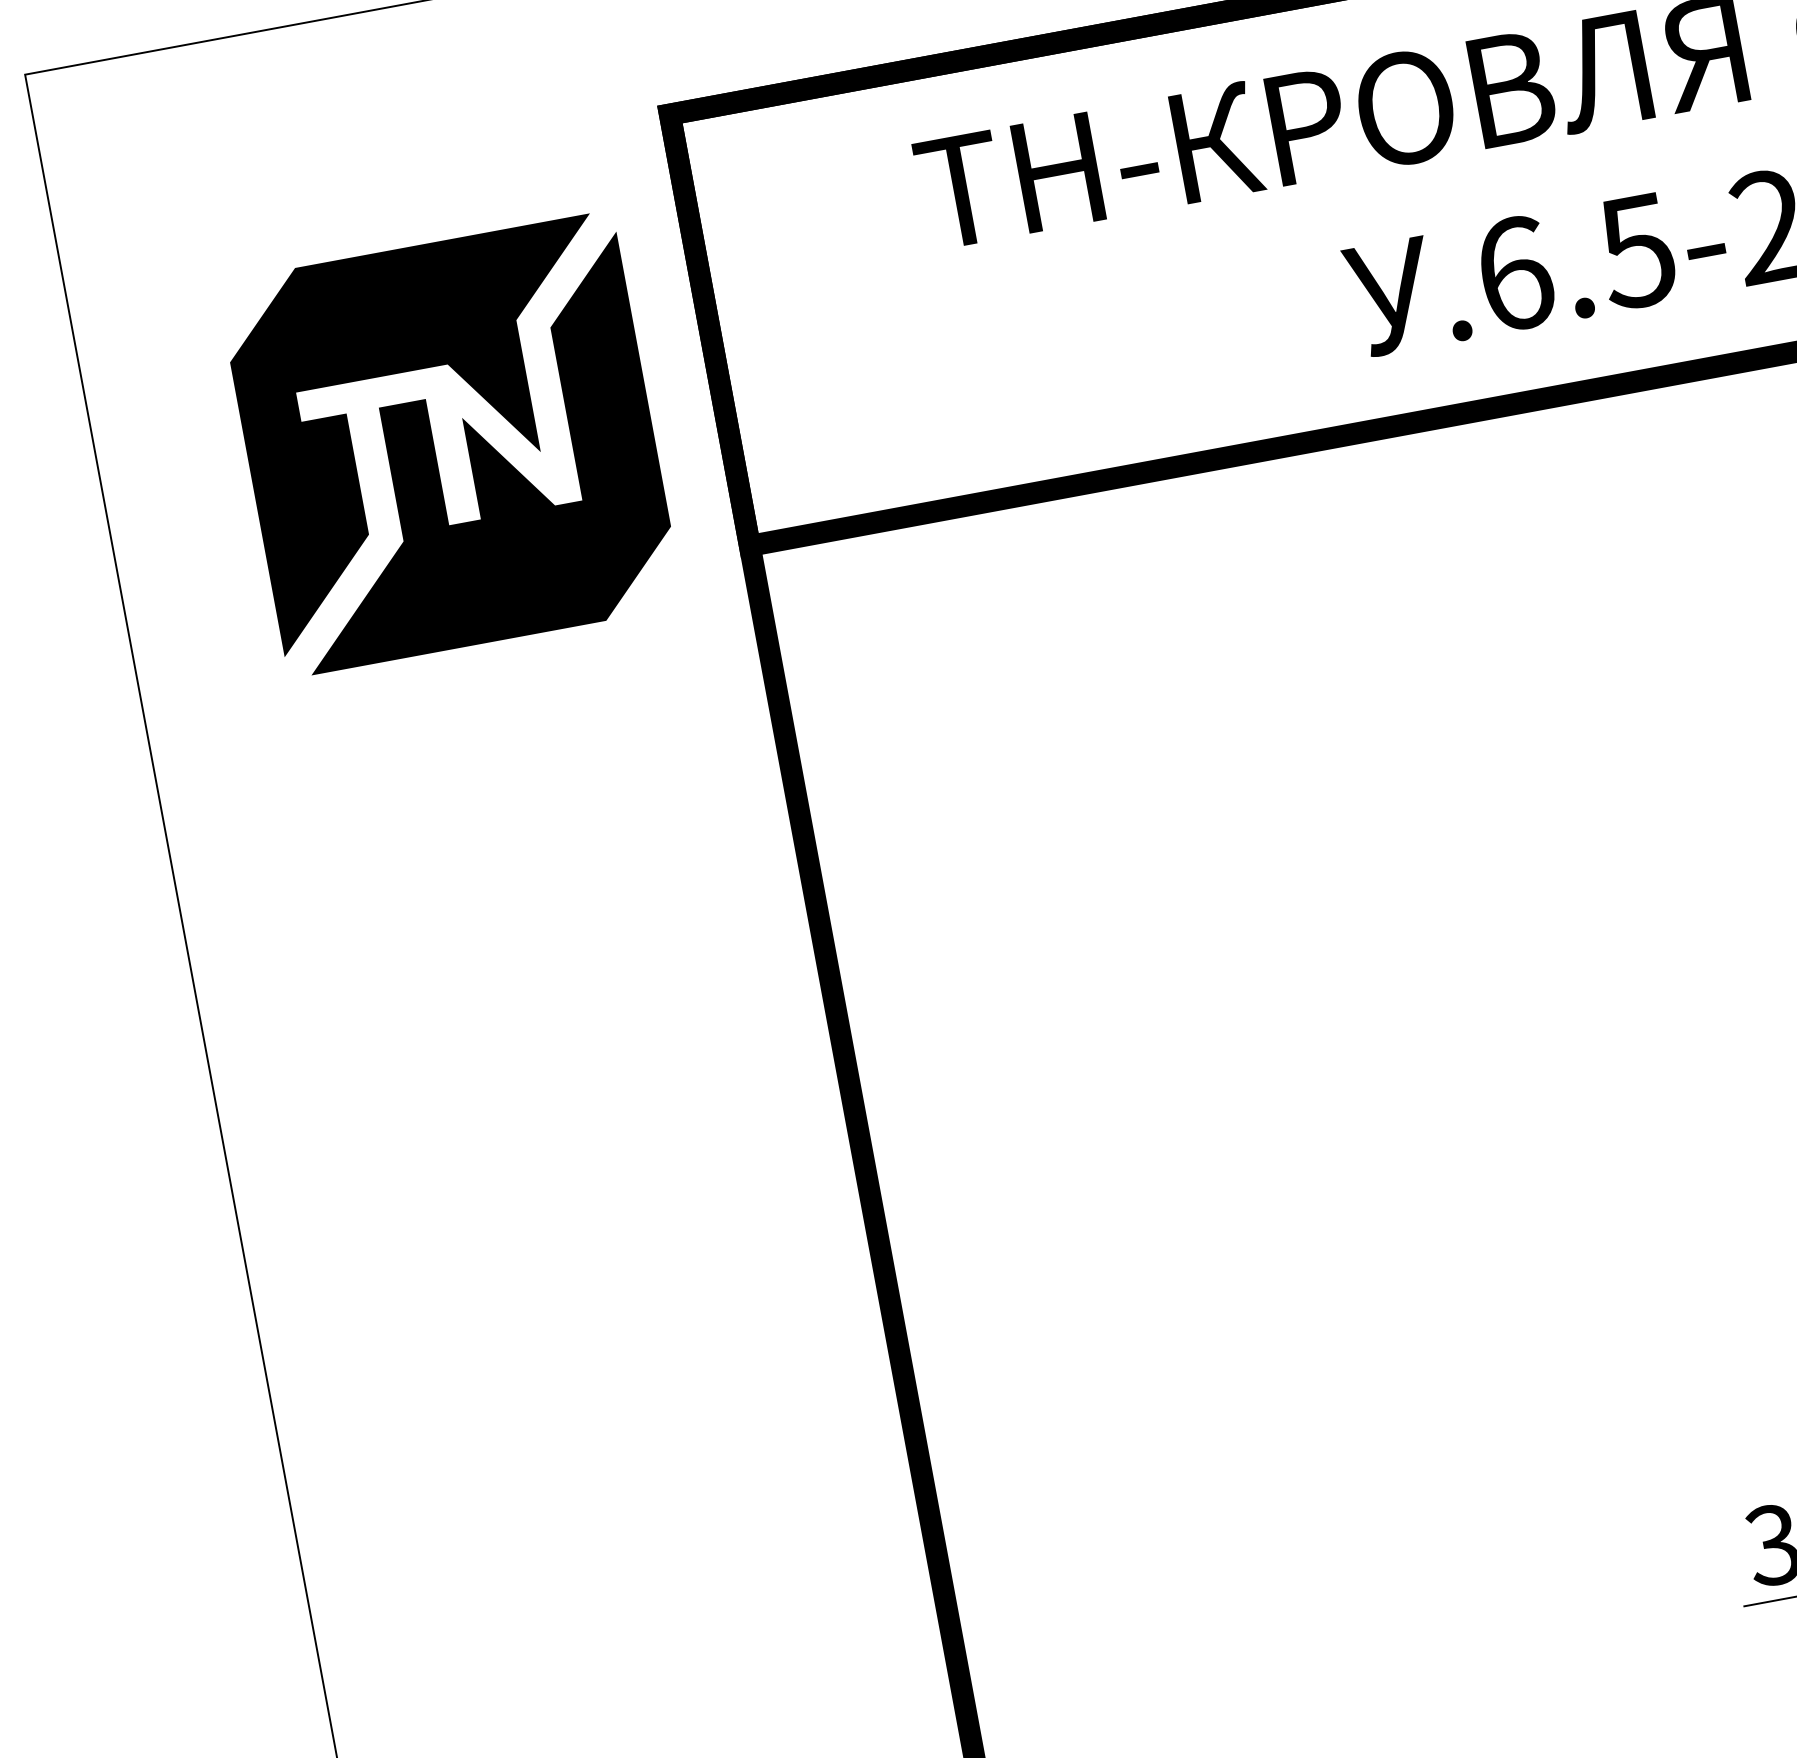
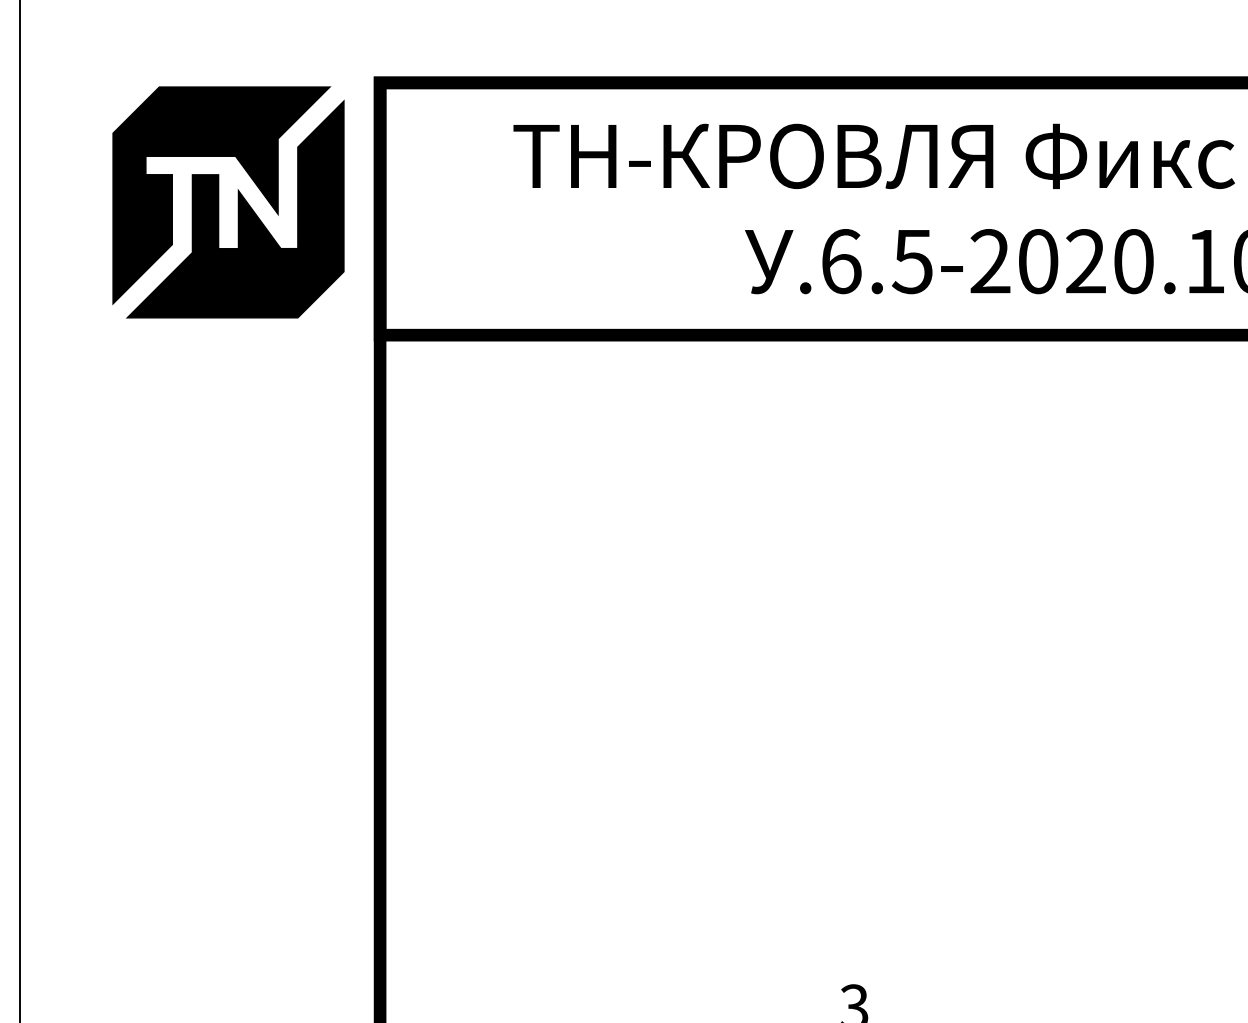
part: (435, 447) -> (219, 202), moved

